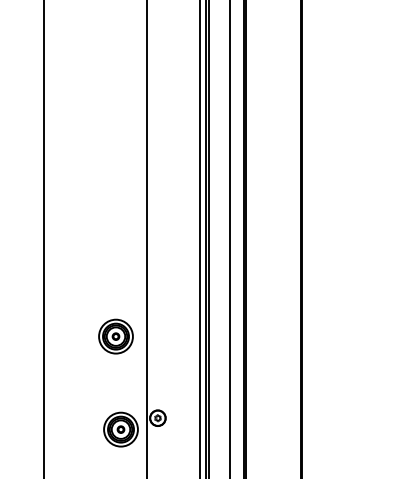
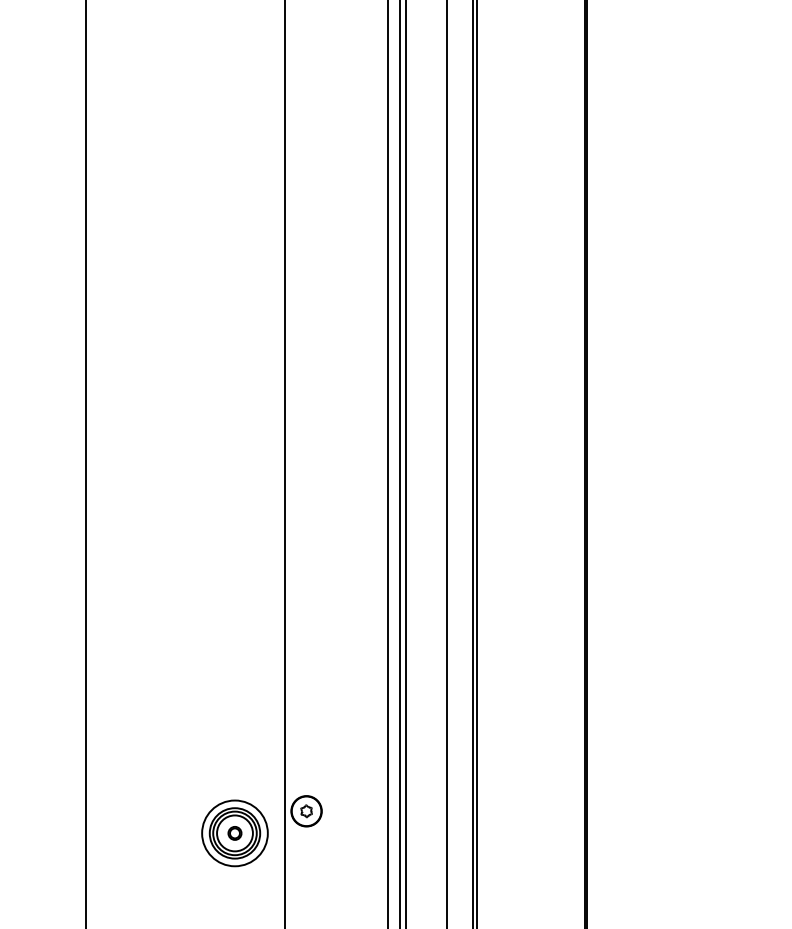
part: (115, 336) -> (224, 652), removed

